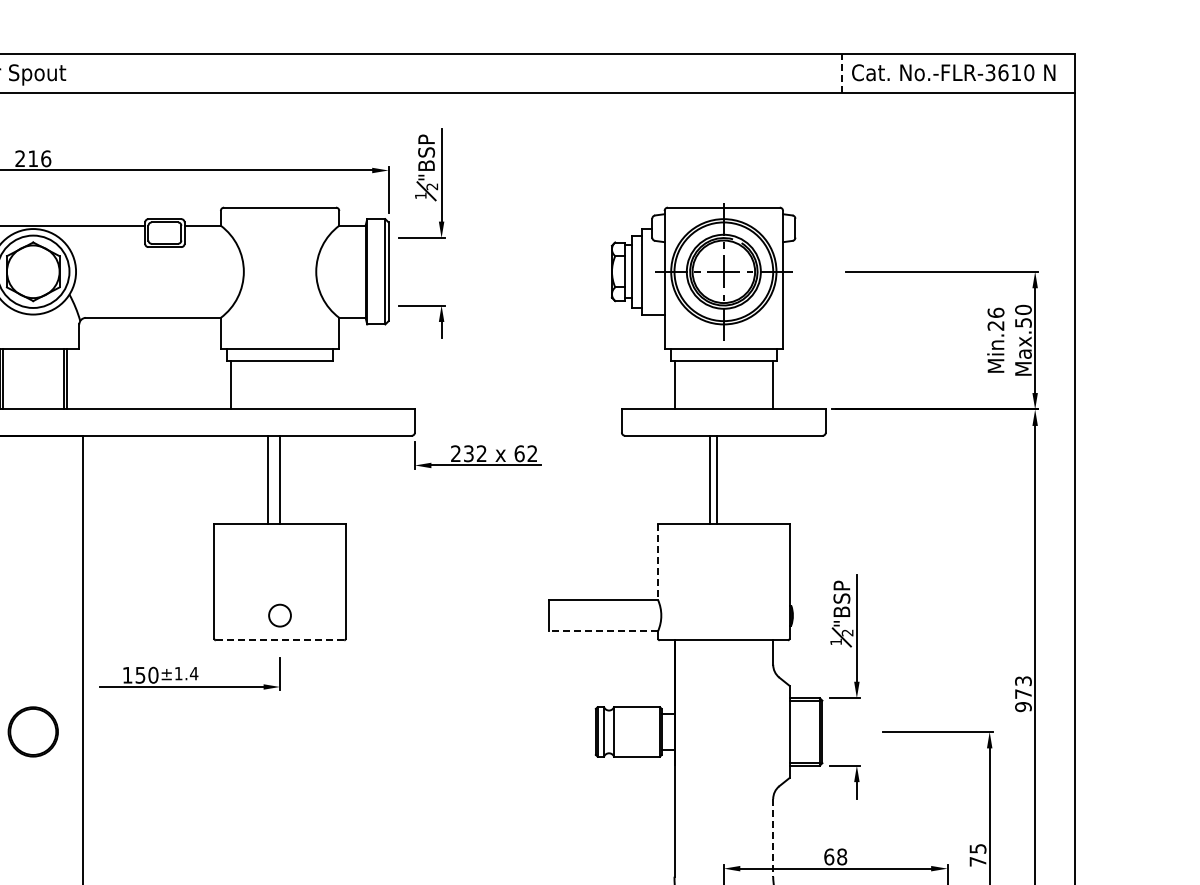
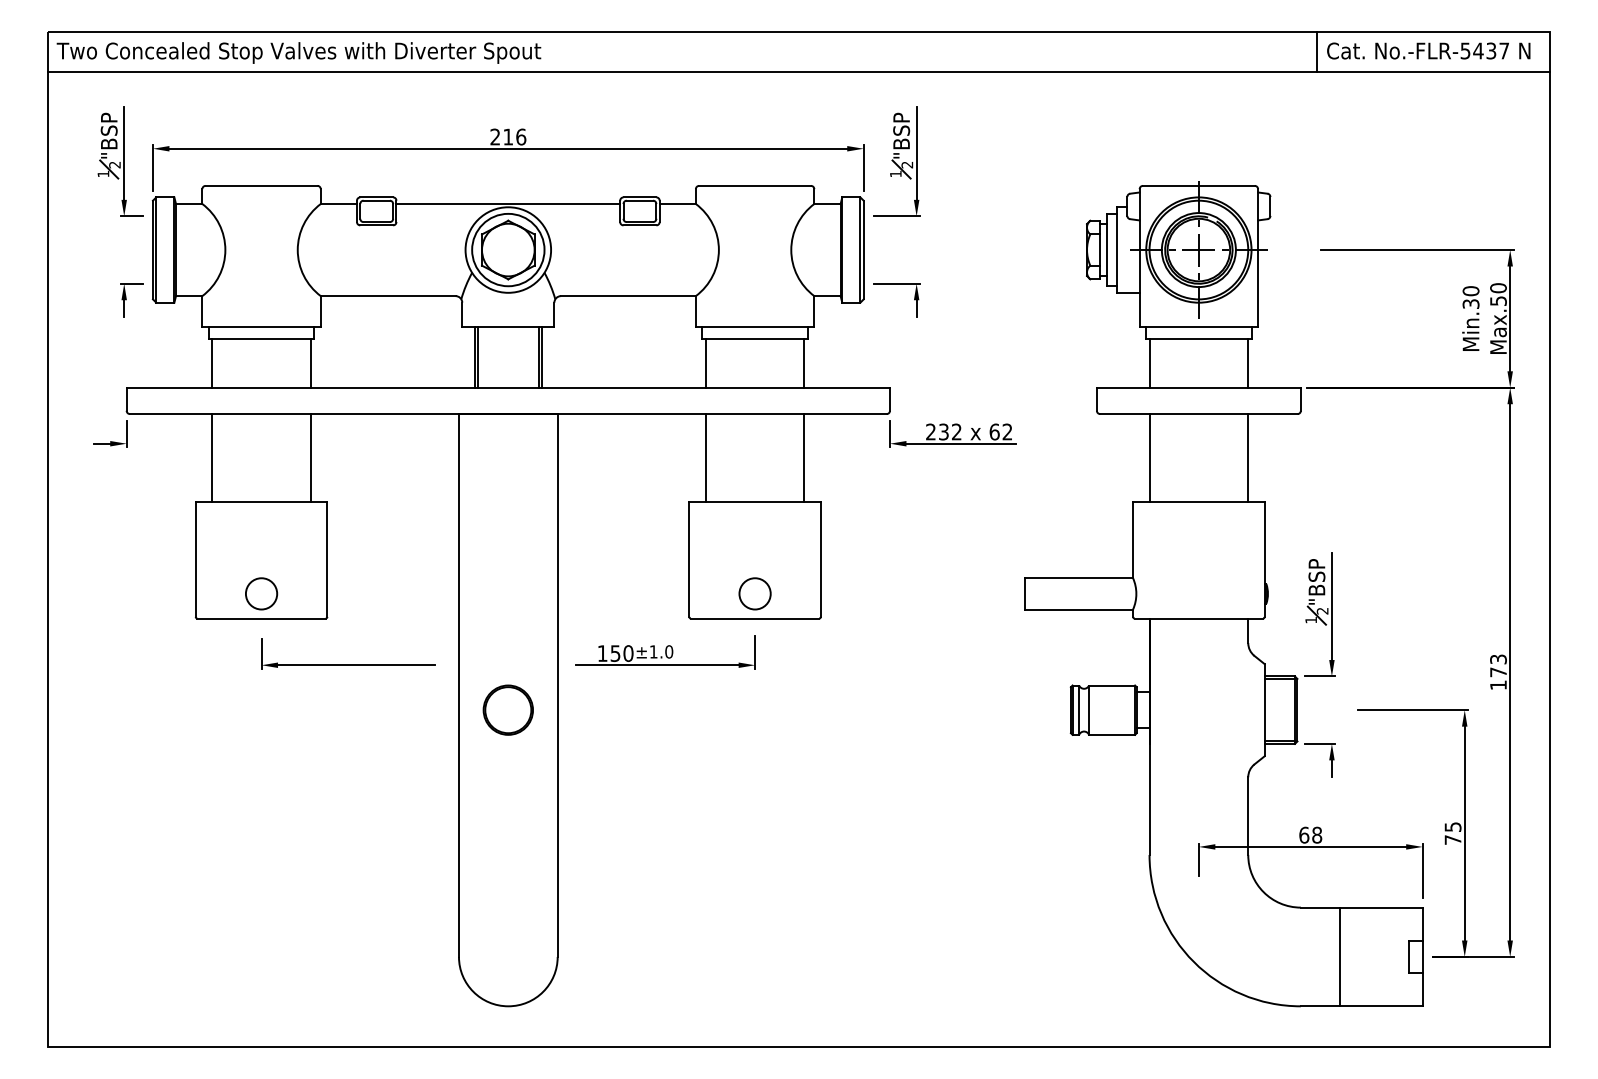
text: (1010, 72) -> (1485, 50), No.-FLR-3610 -> No.-FLR-5437
line: (842, 74) -> (1317, 52), dashed -> solid
text: (995, 319) -> (1470, 297), Min.26 -> Min.30
line: (329, 384) -> (804, 362), added
line: (267, 479) -> (705, 457), moved
line: (280, 479) -> (804, 457), moved
line: (709, 479) -> (1149, 457), moved
line: (717, 479) -> (1248, 457), moved
line: (658, 562) -> (1133, 540), dashed -> solid
circle: (279, 615) -> (754, 593), size x1.43
line: (603, 631) -> (1078, 609), dashed -> solid
line: (279, 640) -> (754, 618), dashed -> solid
text: (193, 673) -> (668, 651), ±1.4 -> ±1.0
text: (1023, 707) -> (1498, 685), 973 -> 173
line: (773, 838) -> (1248, 816), dashed -> solid

